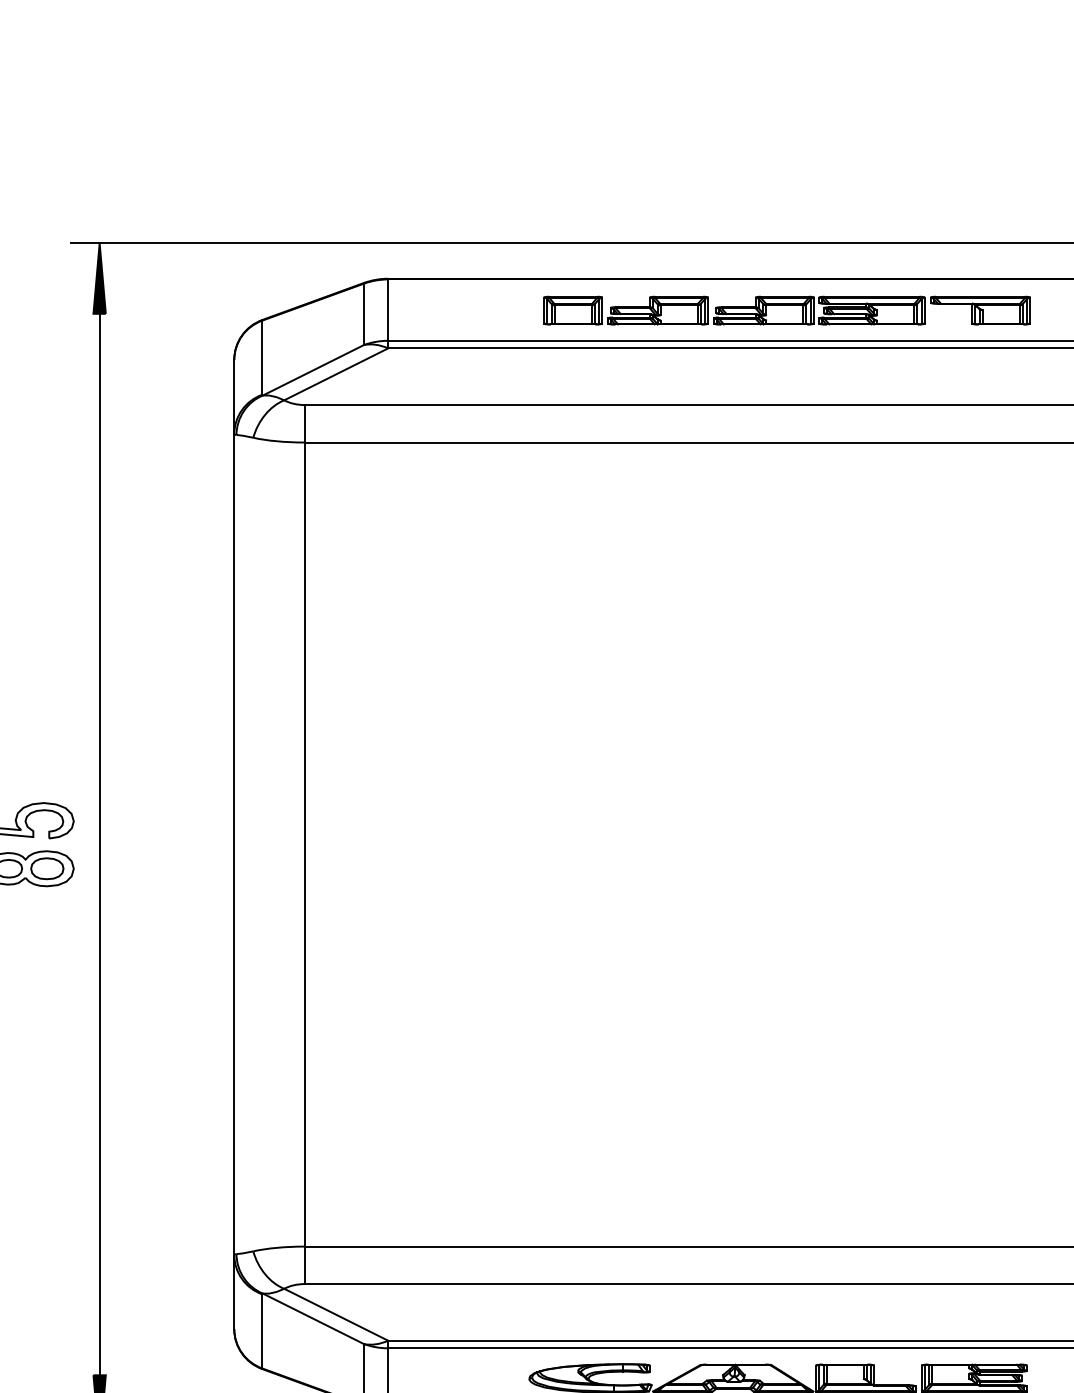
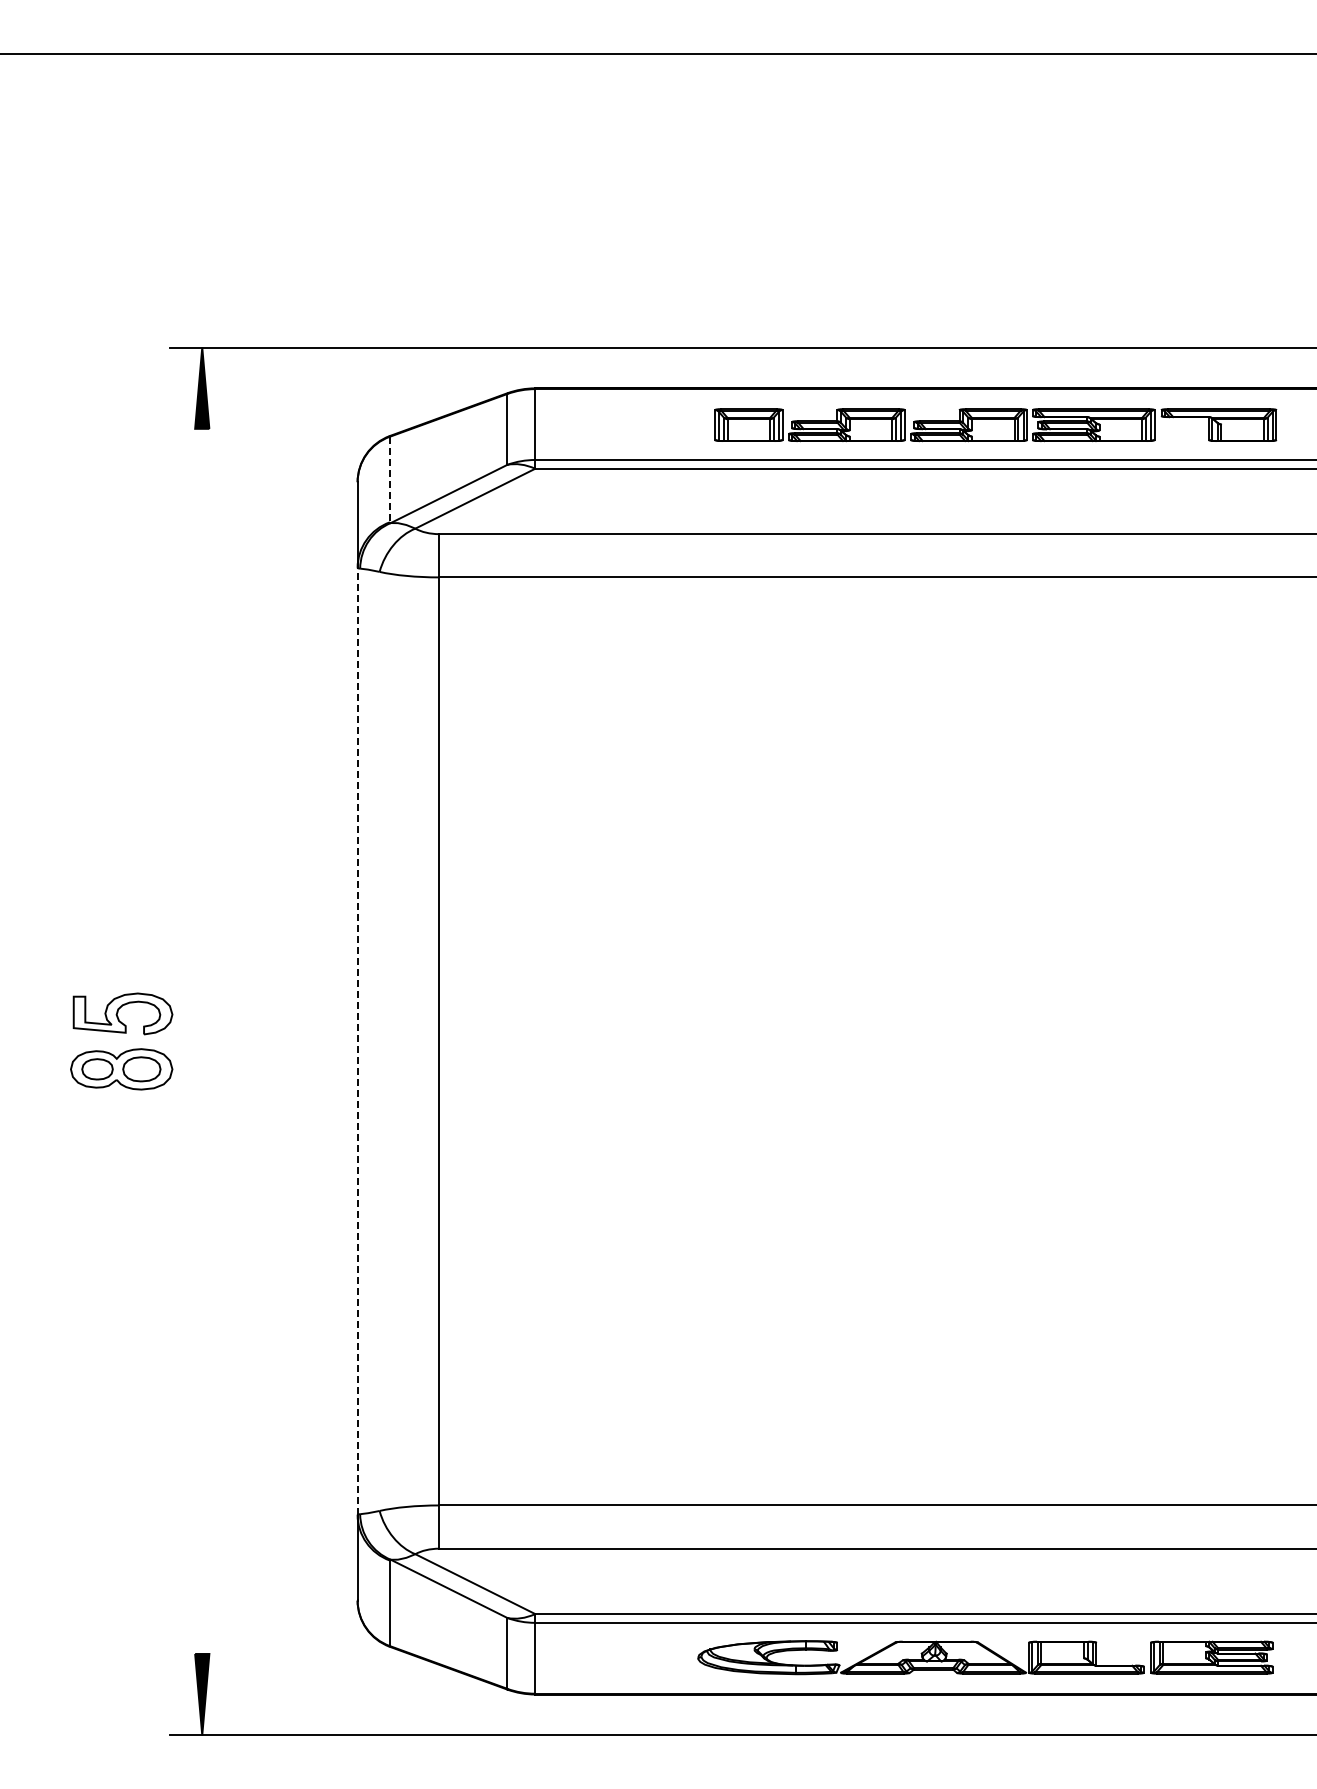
line: (261, 357) -> (389, 479), solid -> dashed
line: (99, 843) -> (202, 1040), removed
line: (234, 844) -> (357, 1041), solid -> dashed

